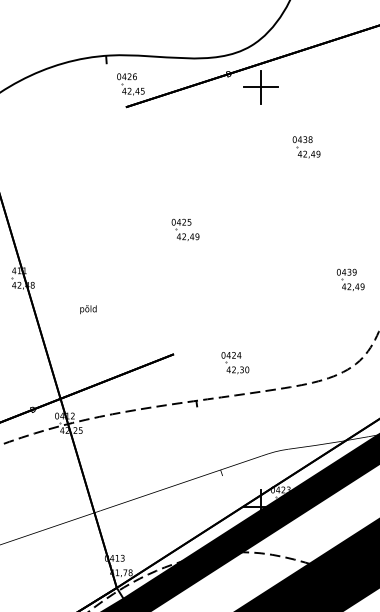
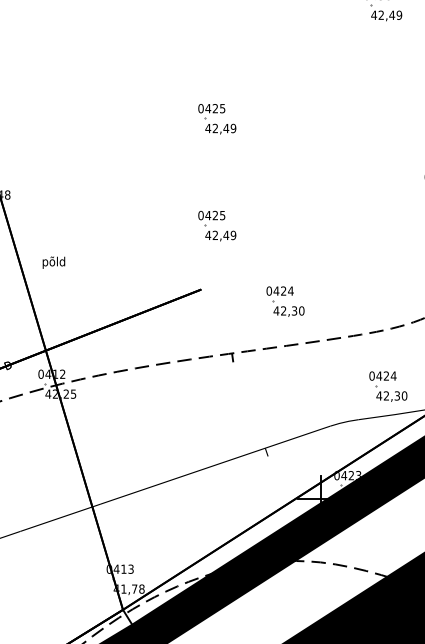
part: (185, 307) -> (217, 225), added
text: (88, 309) -> (54, 262), moved
part: (310, 425) -> (388, 387), added

